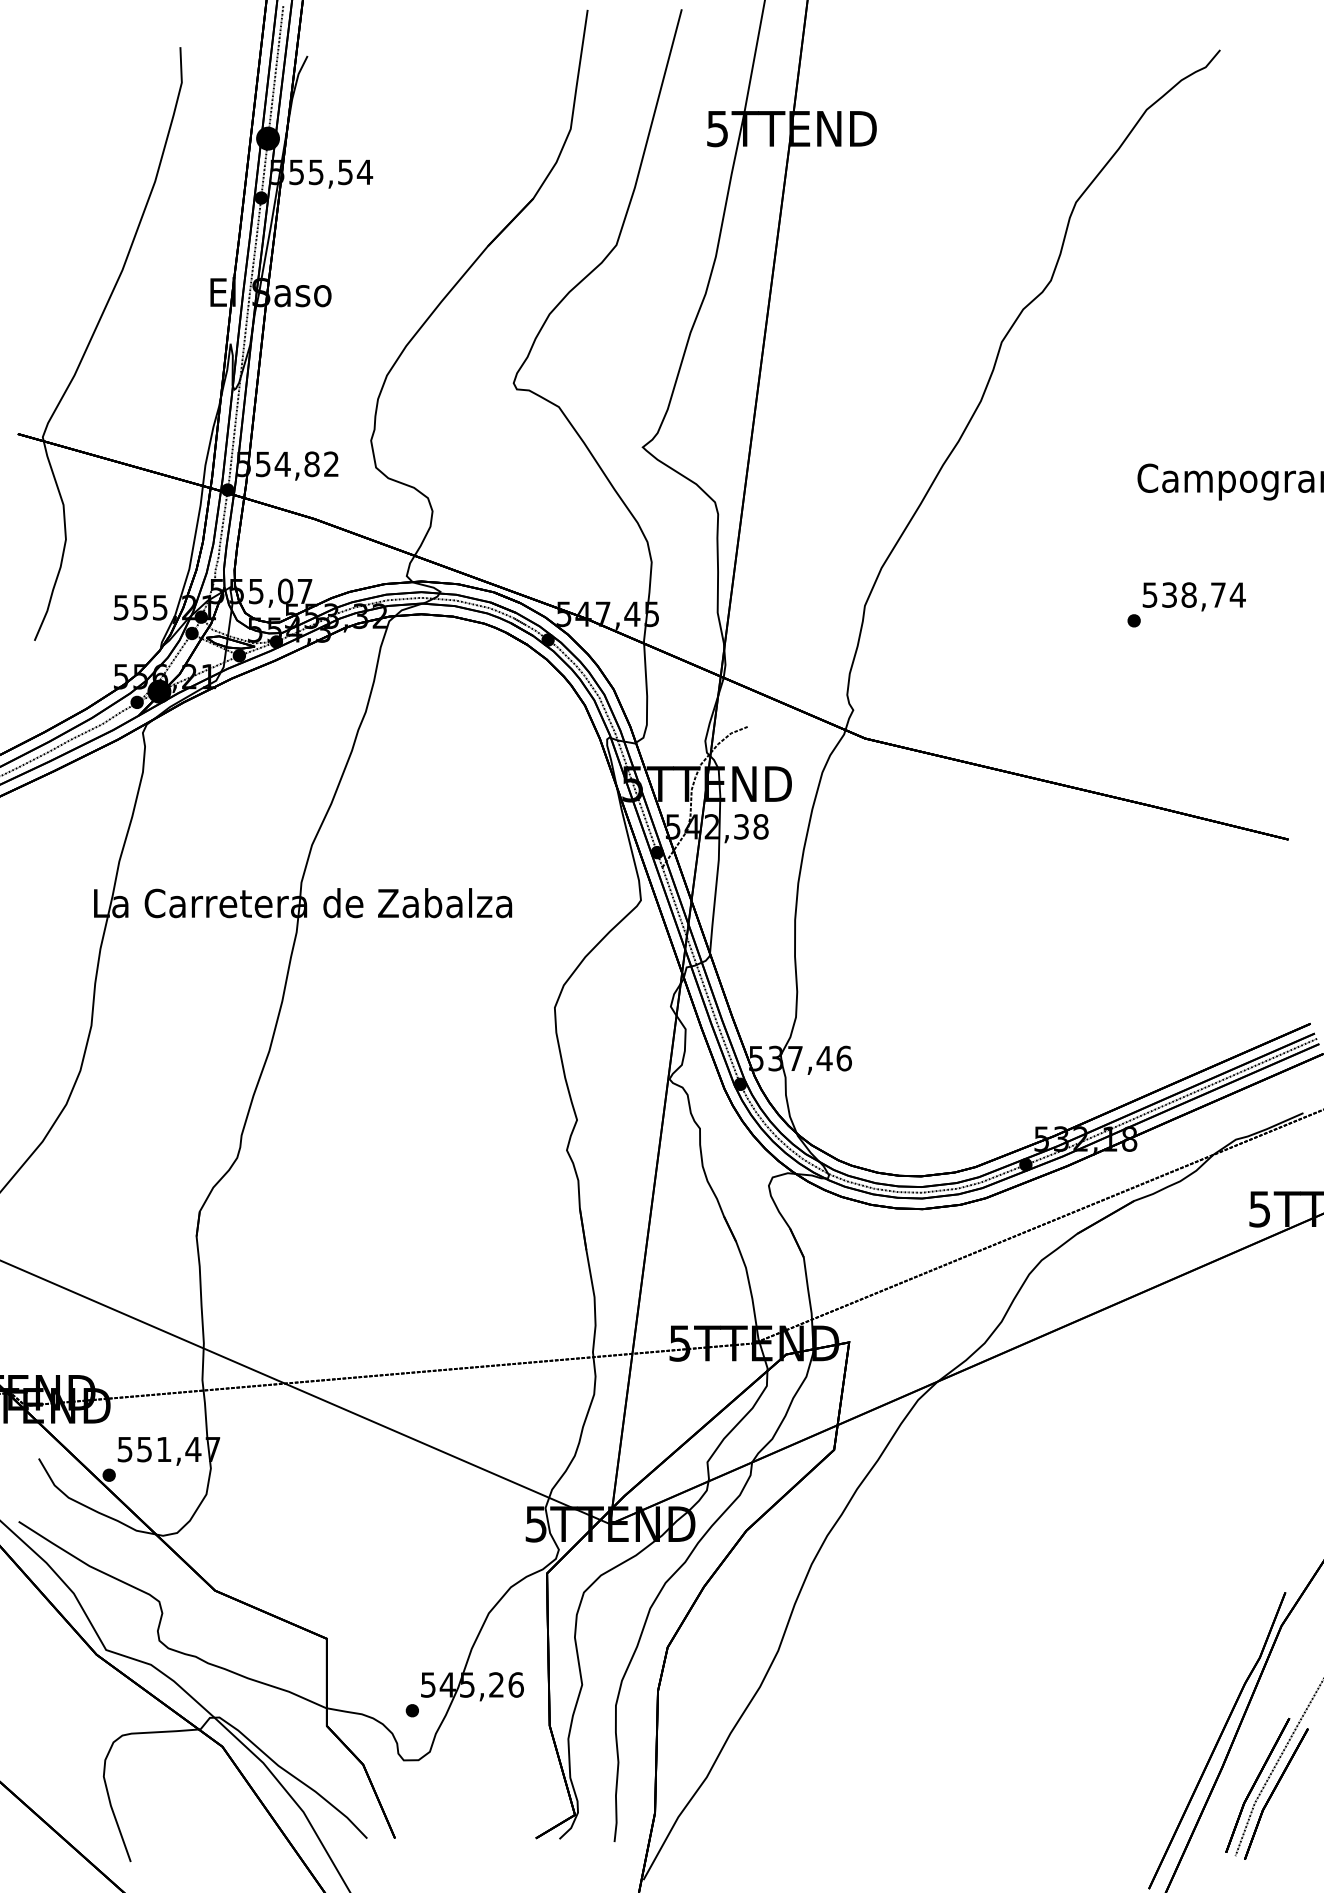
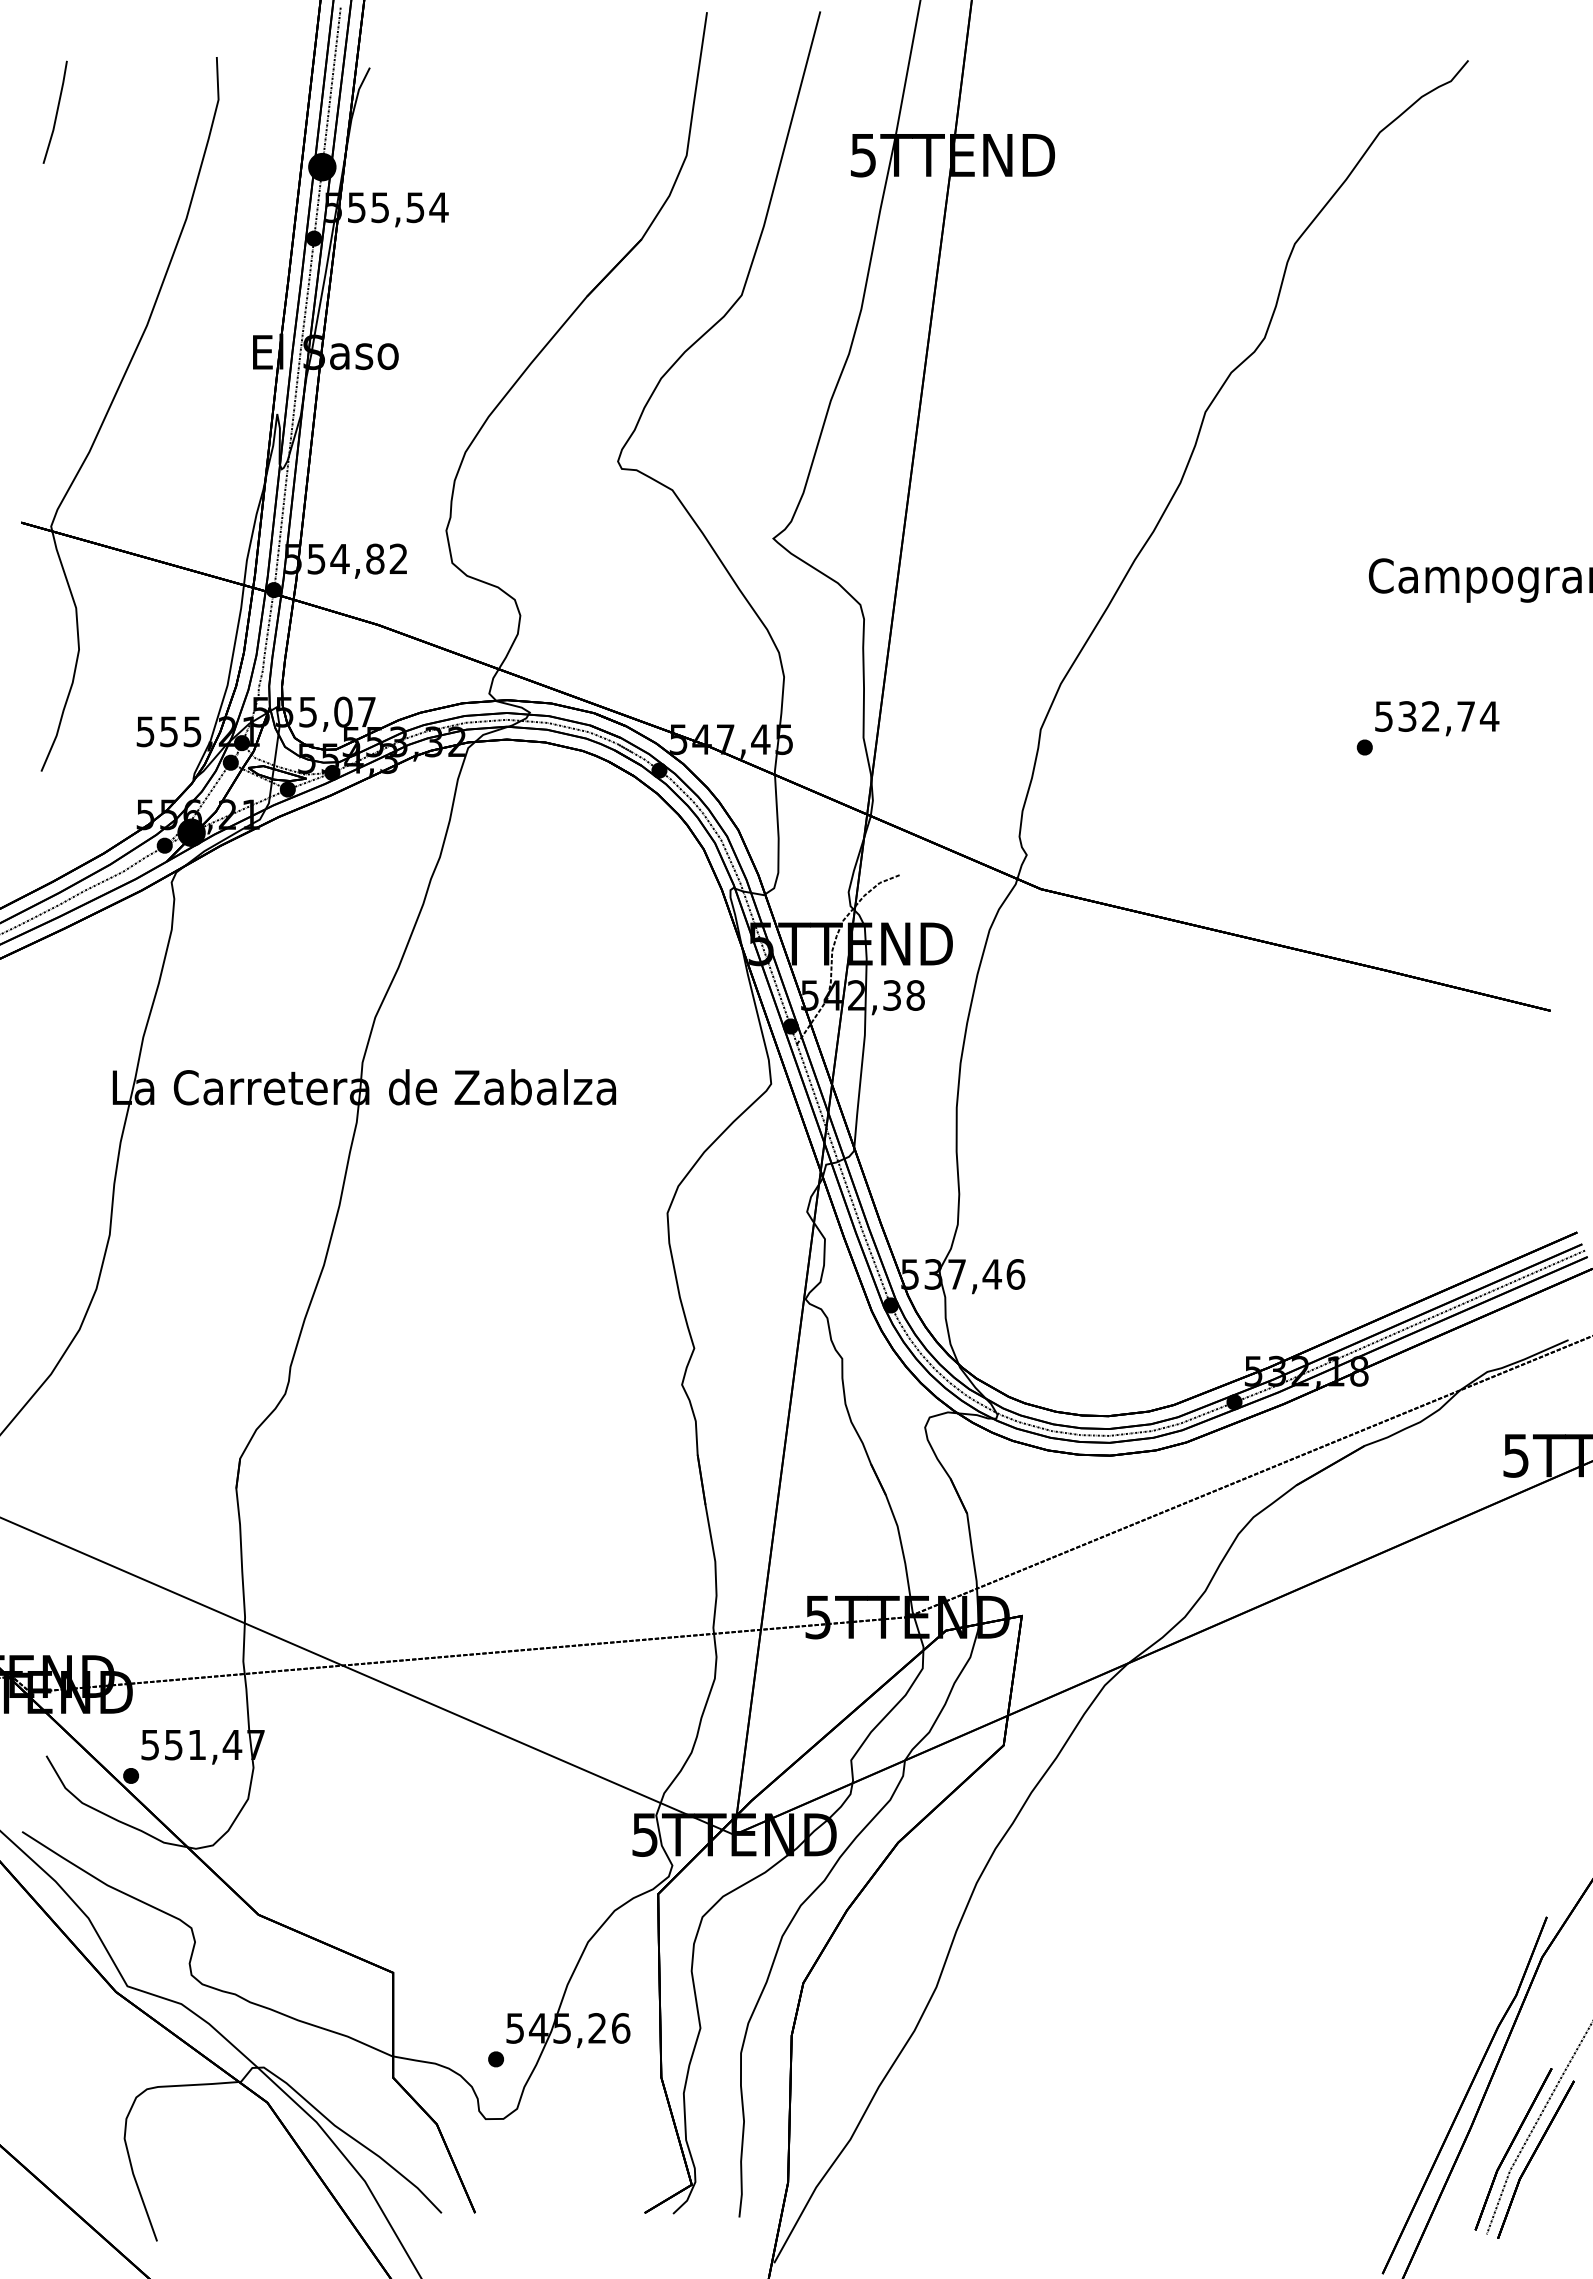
line: (47, 92) -> (56, 111), added
text: (1188, 595) -> (1430, 716), 538,74 -> 532,74

